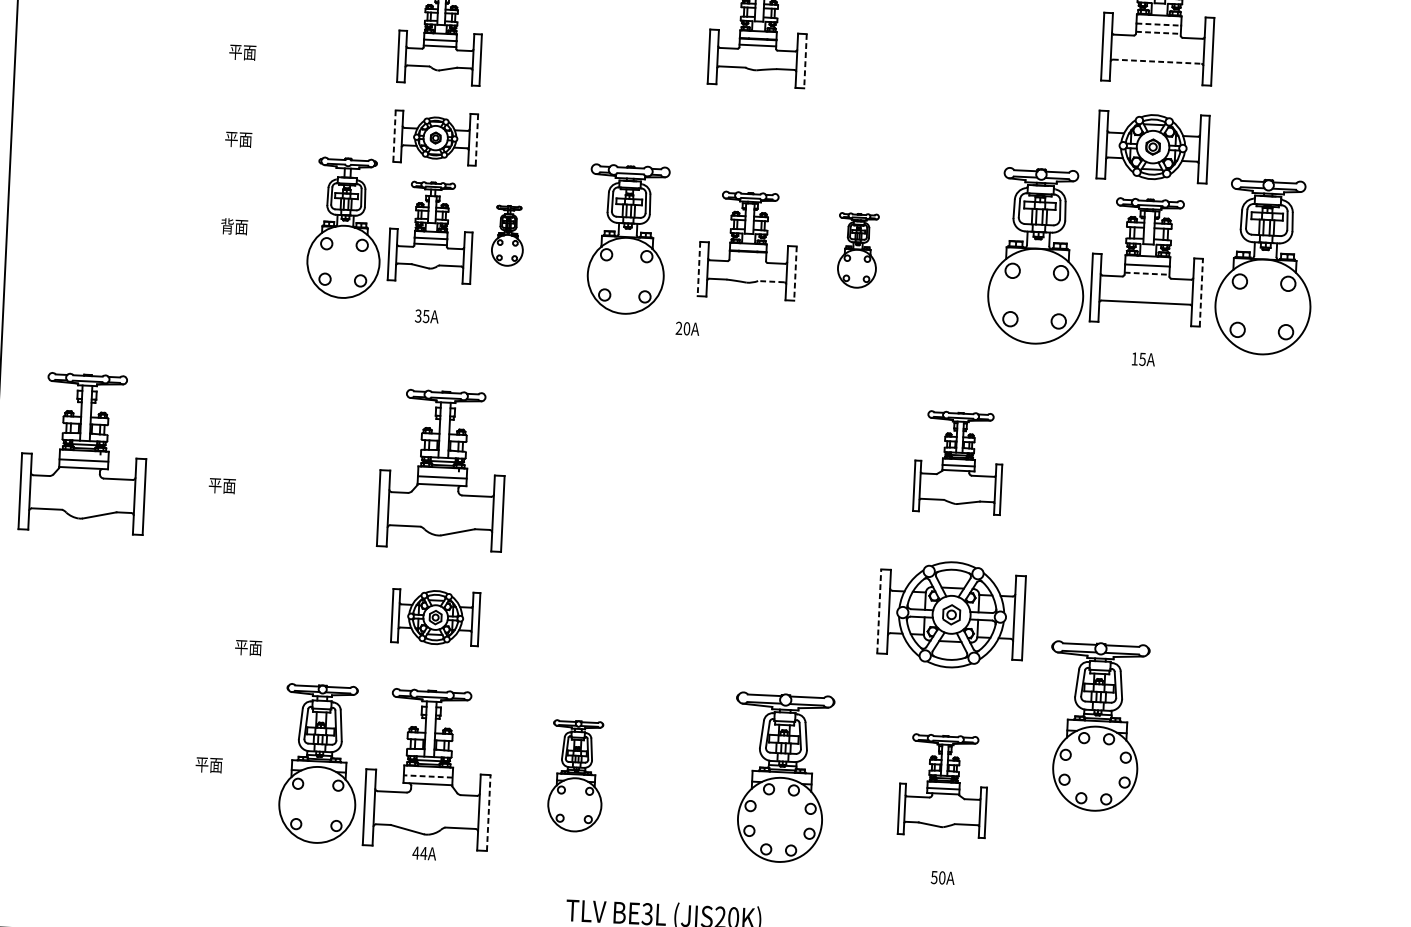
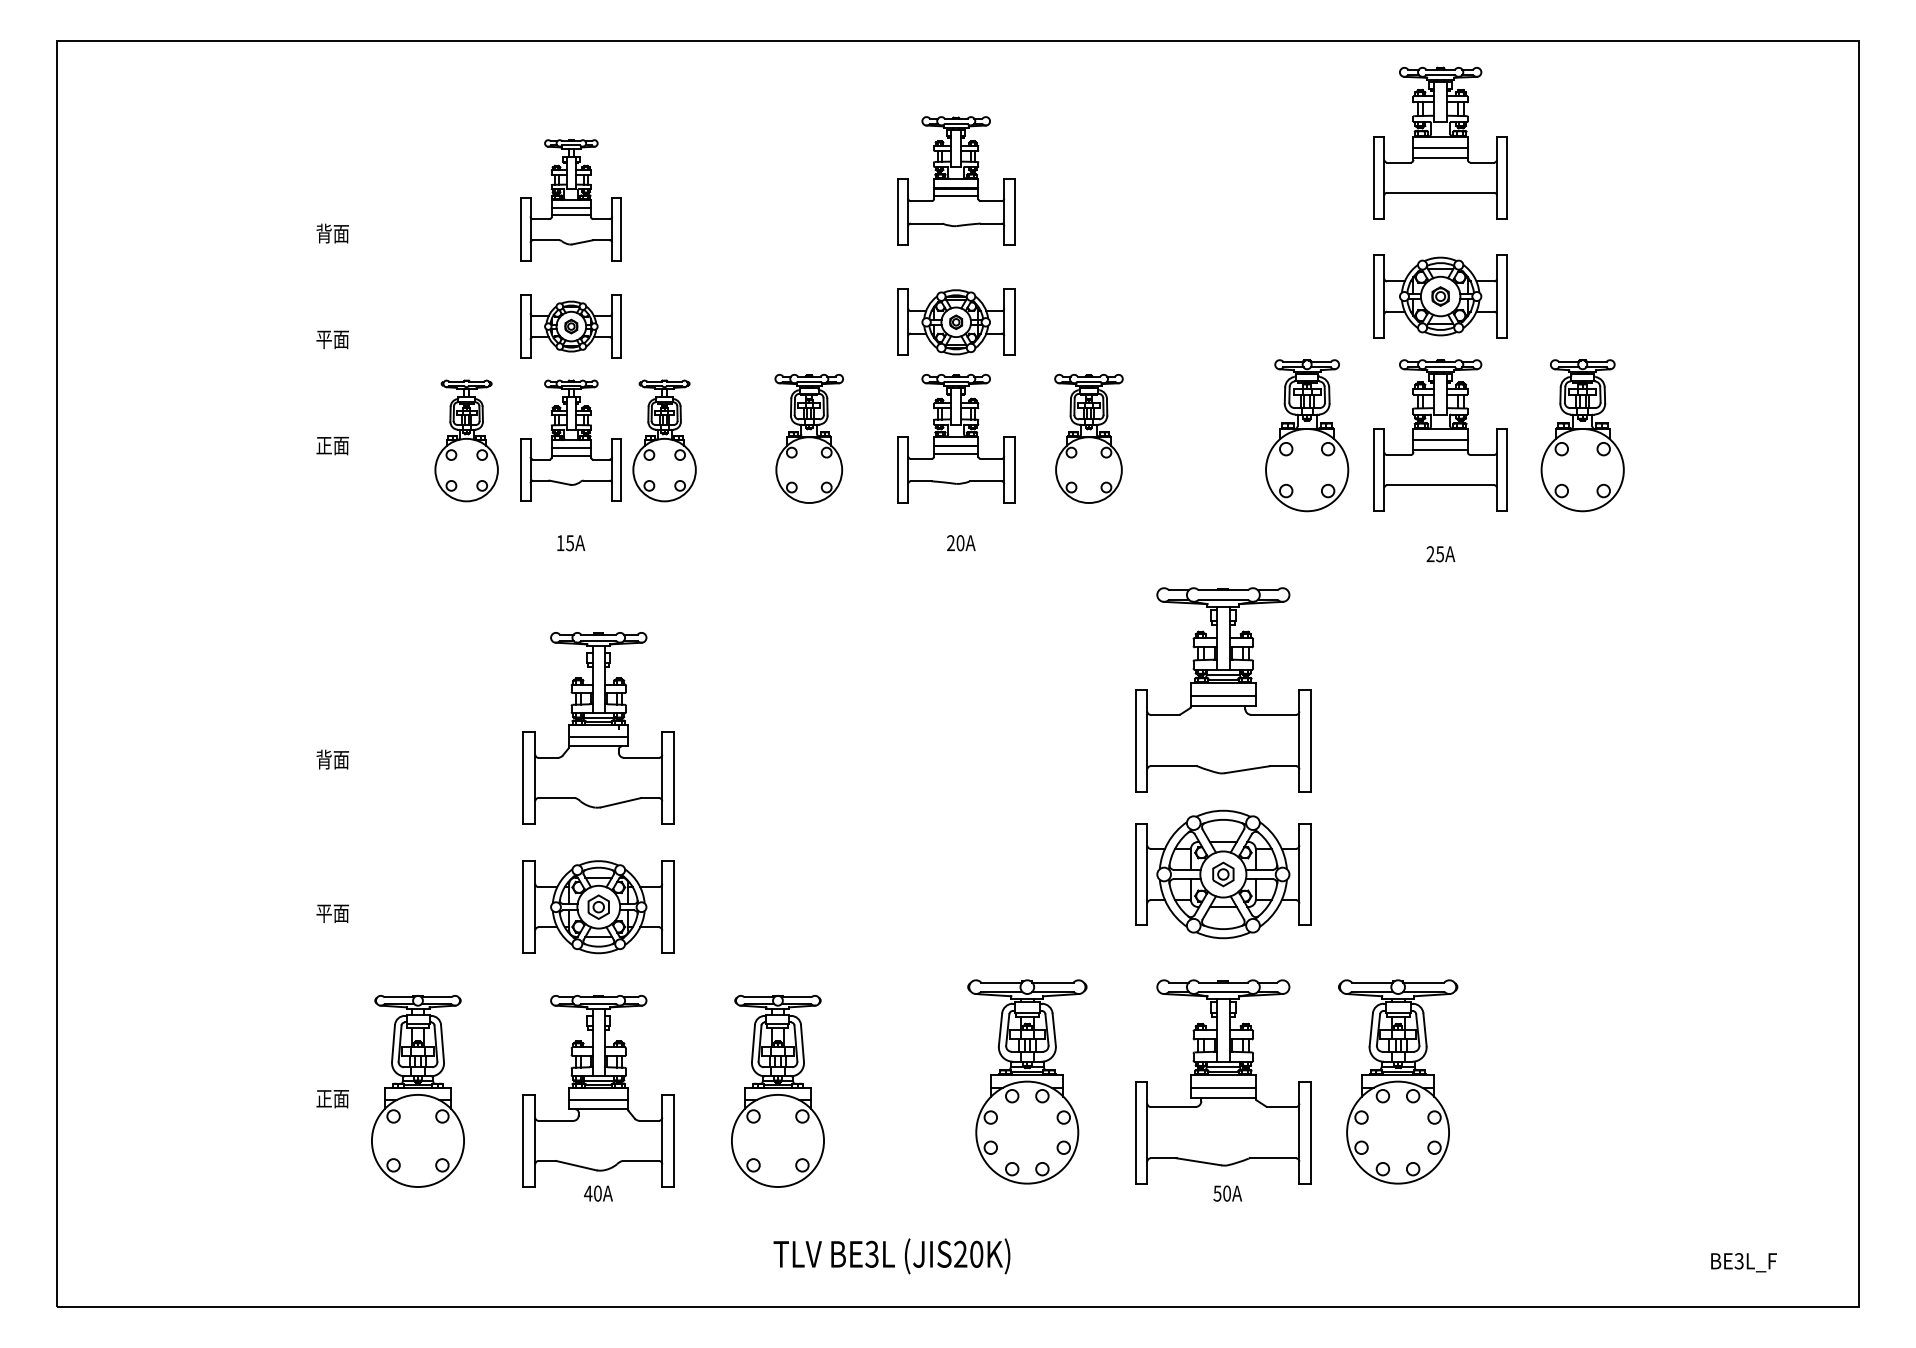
line: (1159, 24) -> (1441, 147), dashed -> solid
line: (1159, 32) -> (1441, 157), dashed -> solid
text: (235, 51) -> (323, 233), 平面 -> 背面
line: (805, 61) -> (1014, 212), dashed -> solid
line: (1156, 61) -> (1440, 192), dashed -> solid
line: (394, 136) -> (521, 327), dashed -> solid
line: (476, 140) -> (621, 327), dashed -> solid
part: (753, 148) -> (956, 321), added
text: (226, 226) -> (323, 445), 背面 -> 正面
part: (344, 227) -> (466, 440), size x0.71
part: (508, 235) -> (664, 440), size x1.67
part: (626, 239) -> (808, 438), size x0.71
part: (857, 250) -> (1088, 438), size x1.43
part: (1037, 256) -> (1307, 435), size x0.71
line: (748, 257) -> (956, 453), added
part: (1264, 267) -> (1582, 435), size x0.71
line: (698, 269) -> (897, 470), dashed -> solid
line: (795, 273) -> (1014, 470), dashed -> solid
line: (1147, 273) -> (1441, 450), dashed -> solid
line: (770, 281) -> (985, 481), dashed -> solid
line: (1201, 292) -> (1507, 469), dashed -> solid
text: (418, 316) -> (560, 543), 35A -> 15A
text: (687, 329) -> (961, 543), moved
text: (1134, 358) -> (1430, 553), 15A -> 25A
part: (84, 453) -> (163, 728), removed
part: (958, 462) -> (1223, 689), size x1.67
text: (214, 485) -> (323, 759), 平面 -> 背面
line: (879, 611) -> (1135, 874), dashed -> solid
part: (435, 617) -> (598, 907), size x1.43
text: (248, 647) -> (332, 913), moved
part: (1097, 726) -> (1398, 1081), moved
part: (318, 764) -> (417, 1091), moved
text: (201, 765) -> (323, 1099), 平面 -> 正面
line: (428, 776) -> (598, 1100), dashed -> solid
part: (575, 776) -> (777, 1091), size x1.43
part: (943, 785) -> (1223, 1081), size x1.67
line: (489, 812) -> (674, 1140), dashed -> solid
text: (423, 853) -> (597, 1193), 44A -> 40A

